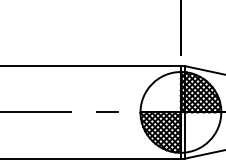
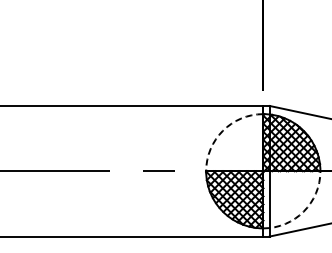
arc: (152, 83) -> (222, 130), solid -> dashed
arc: (209, 140) -> (303, 211), solid -> dashed

